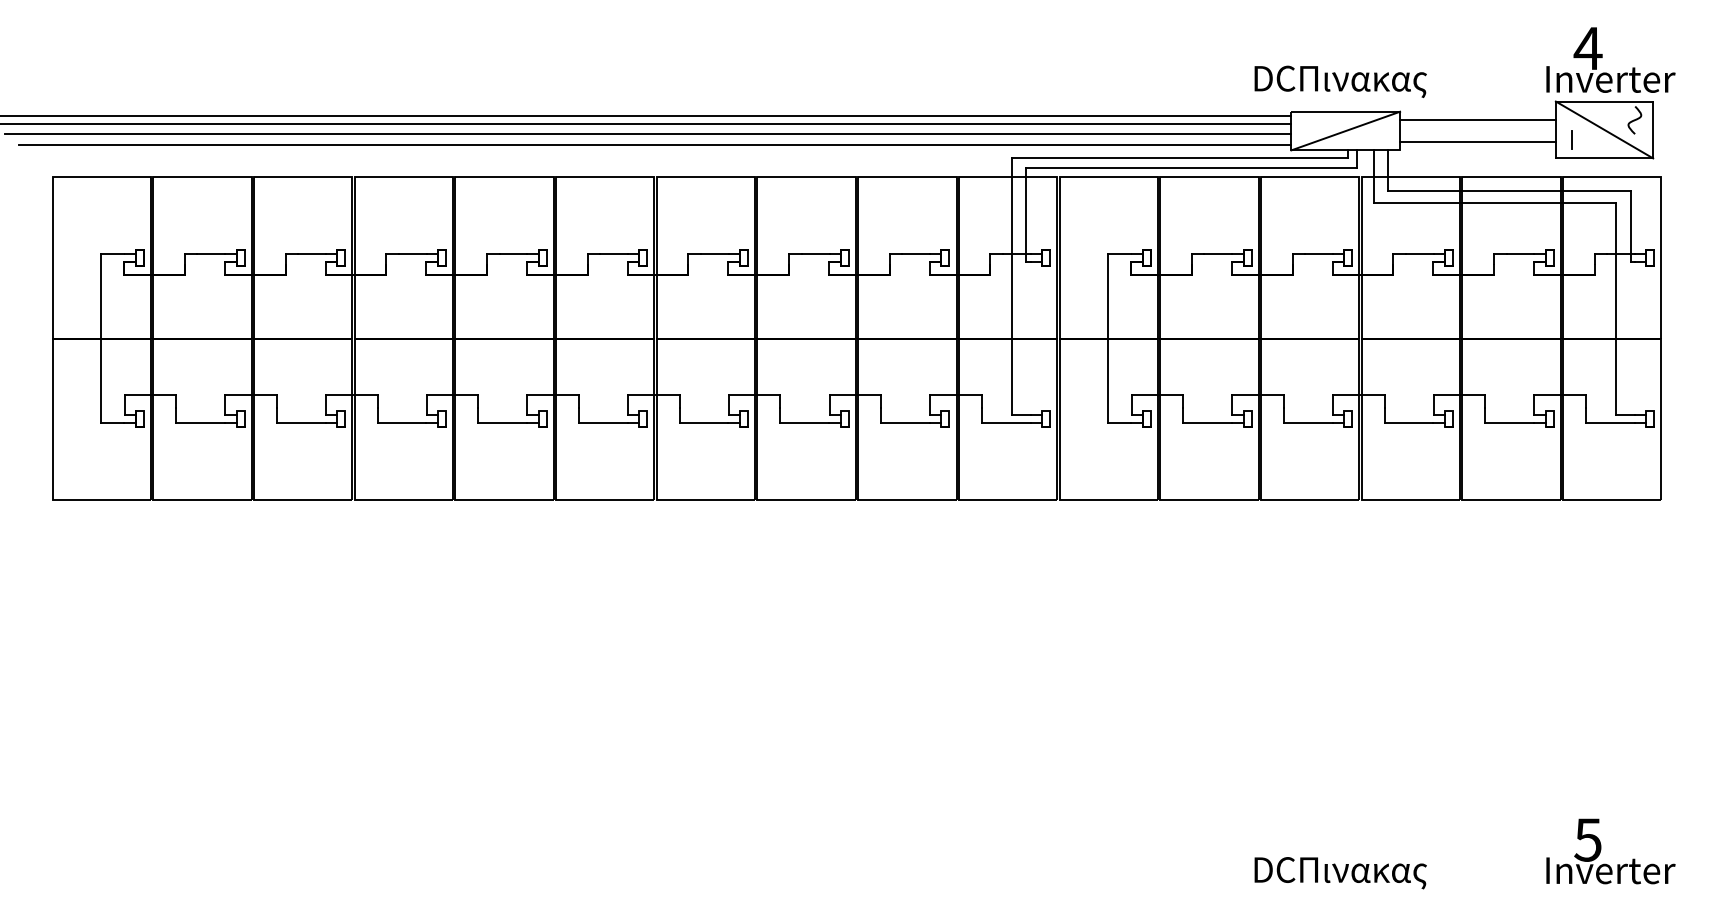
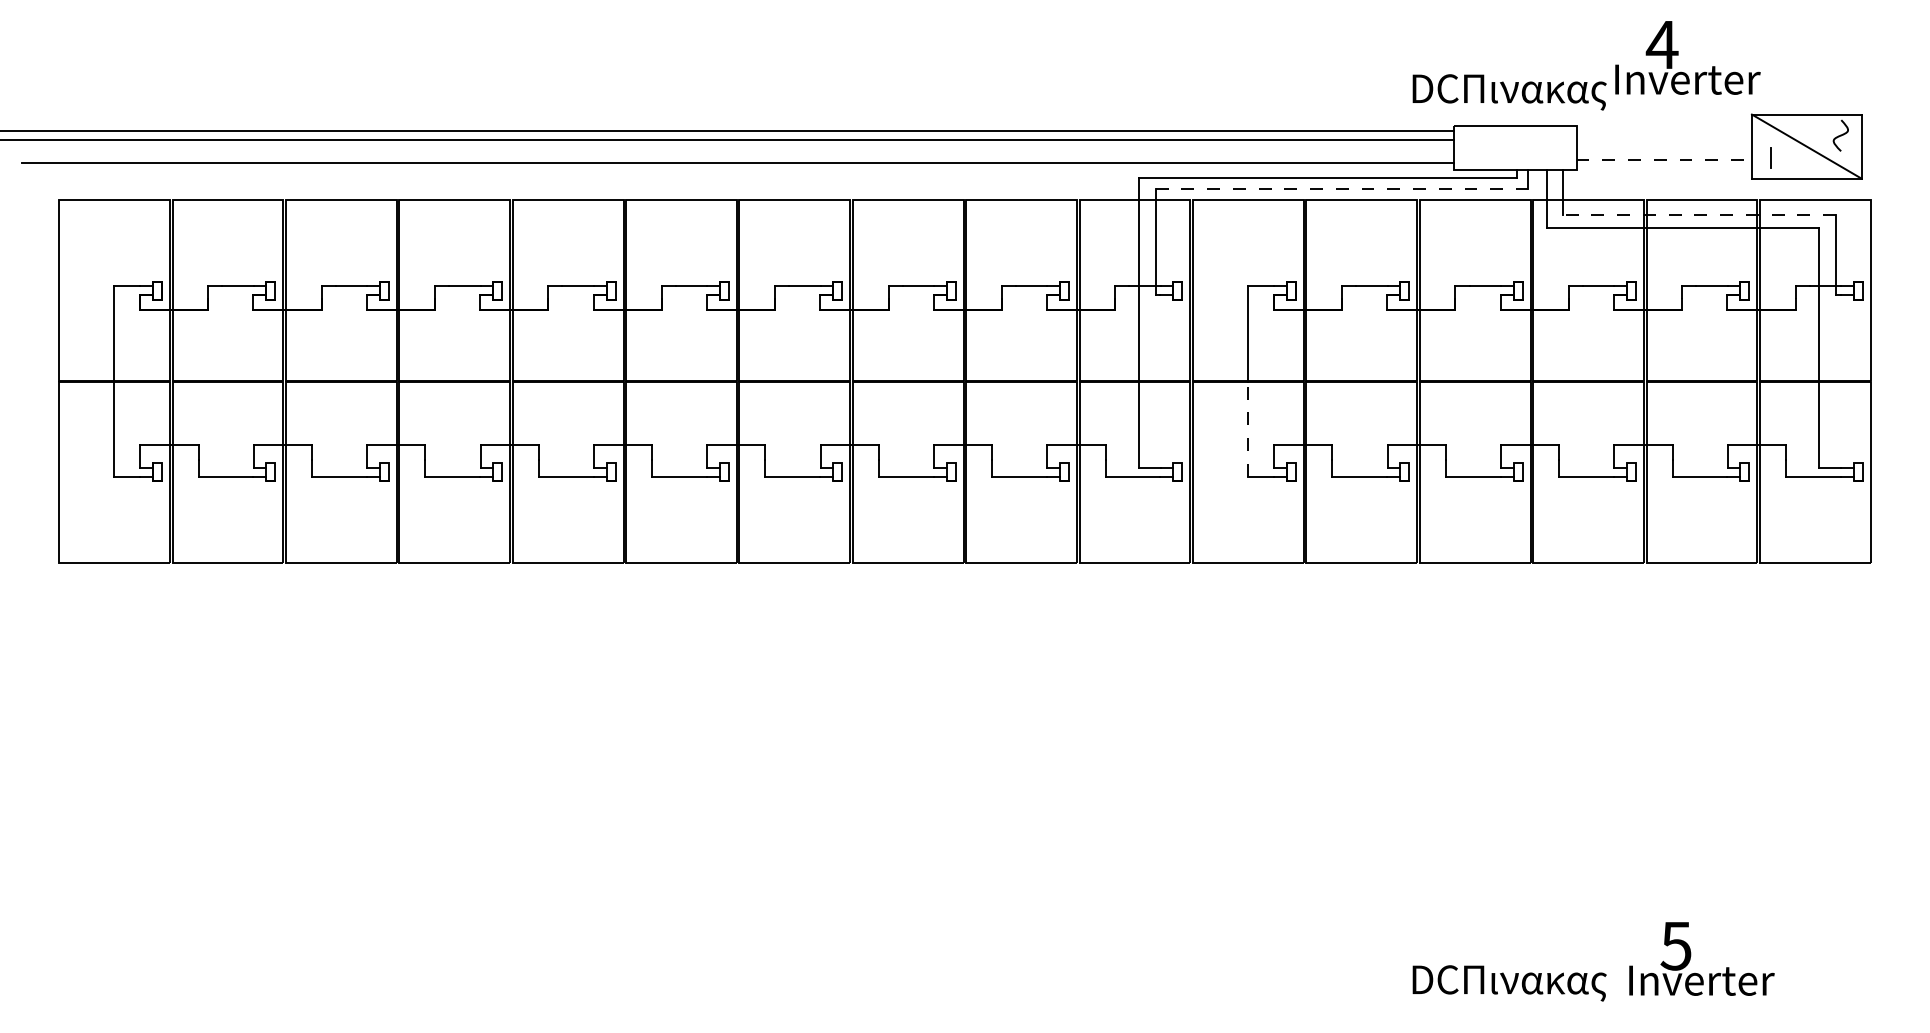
text: (1610, 59) -> (1687, 57), moved
line: (1477, 120) -> (1663, 135), removed
line: (1345, 130) -> (1515, 147), removed
line: (647, 134) -> (729, 151), removed
line: (1478, 142) -> (1664, 160), solid -> dashed
line: (1191, 168) -> (1341, 189), solid -> dashed
line: (1509, 191) -> (1699, 215), solid -> dashed
line: (1107, 381) -> (1247, 429), solid -> dashed
text: (1610, 851) -> (1701, 958), moved

